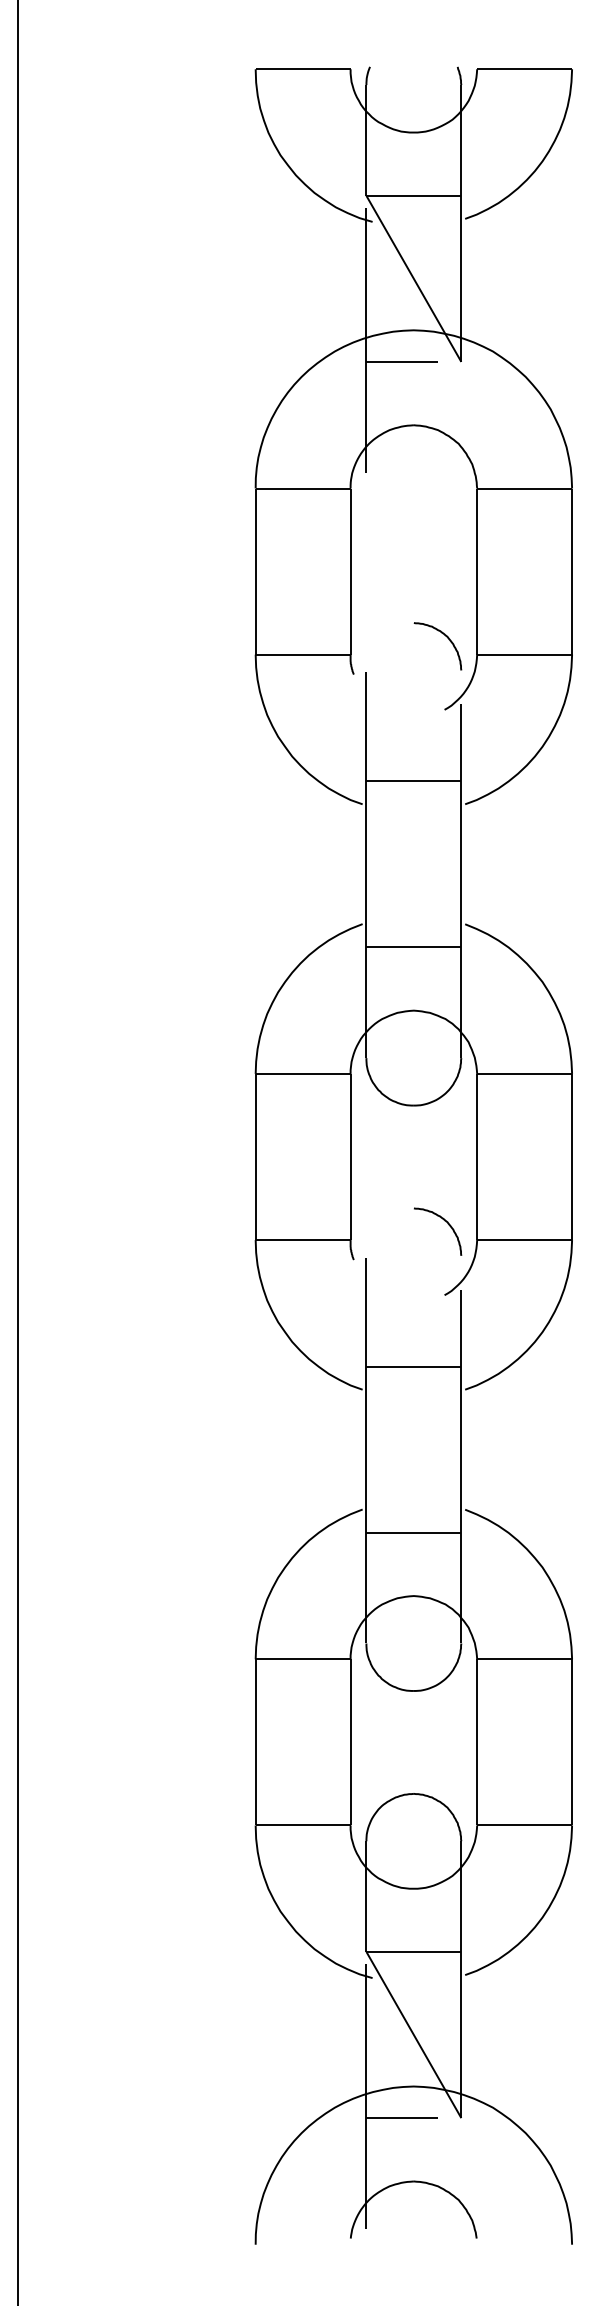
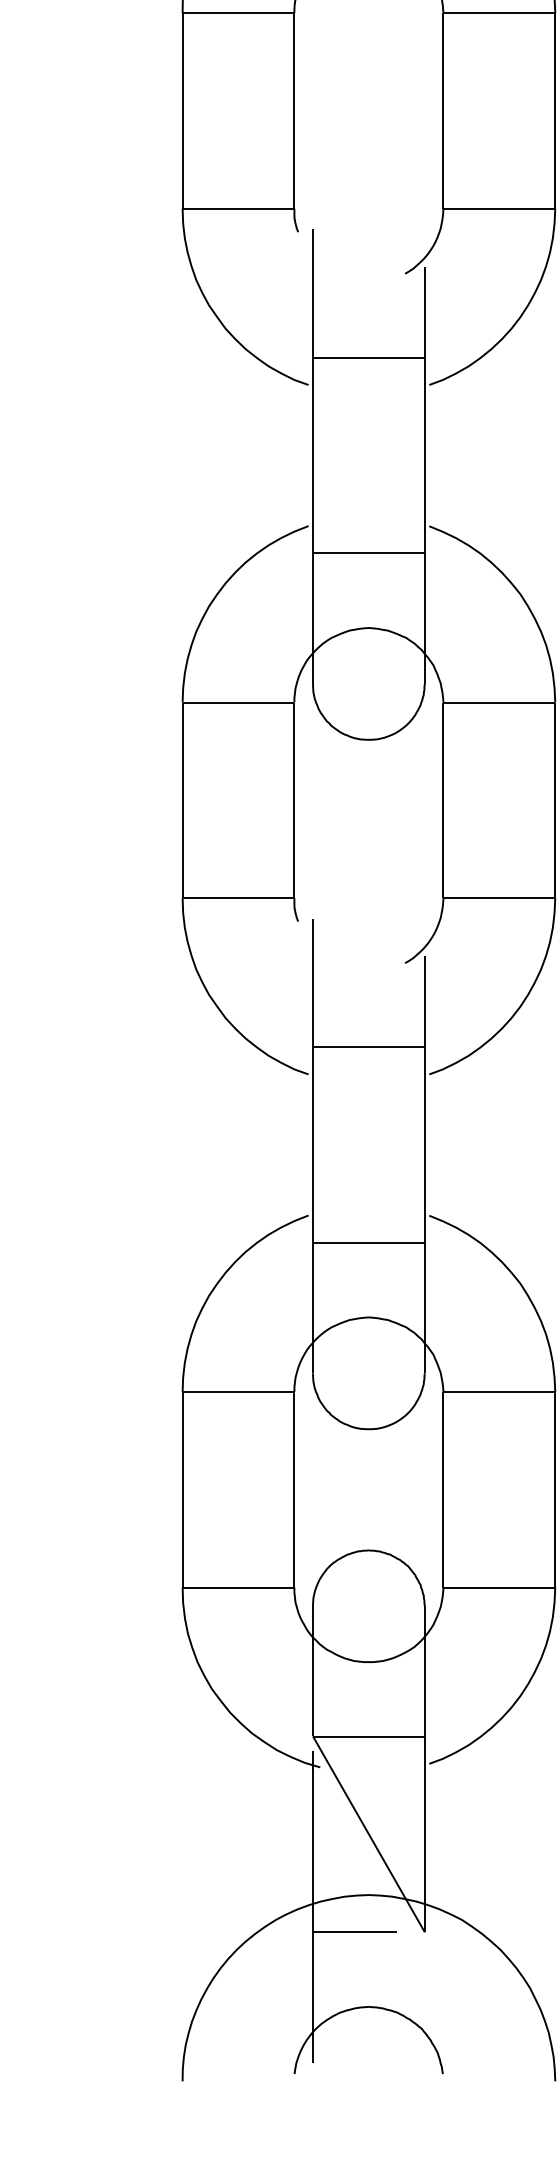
curve: (446, 637) -> (407, 188), removed
curve: (444, 1221) -> (404, 876), removed

